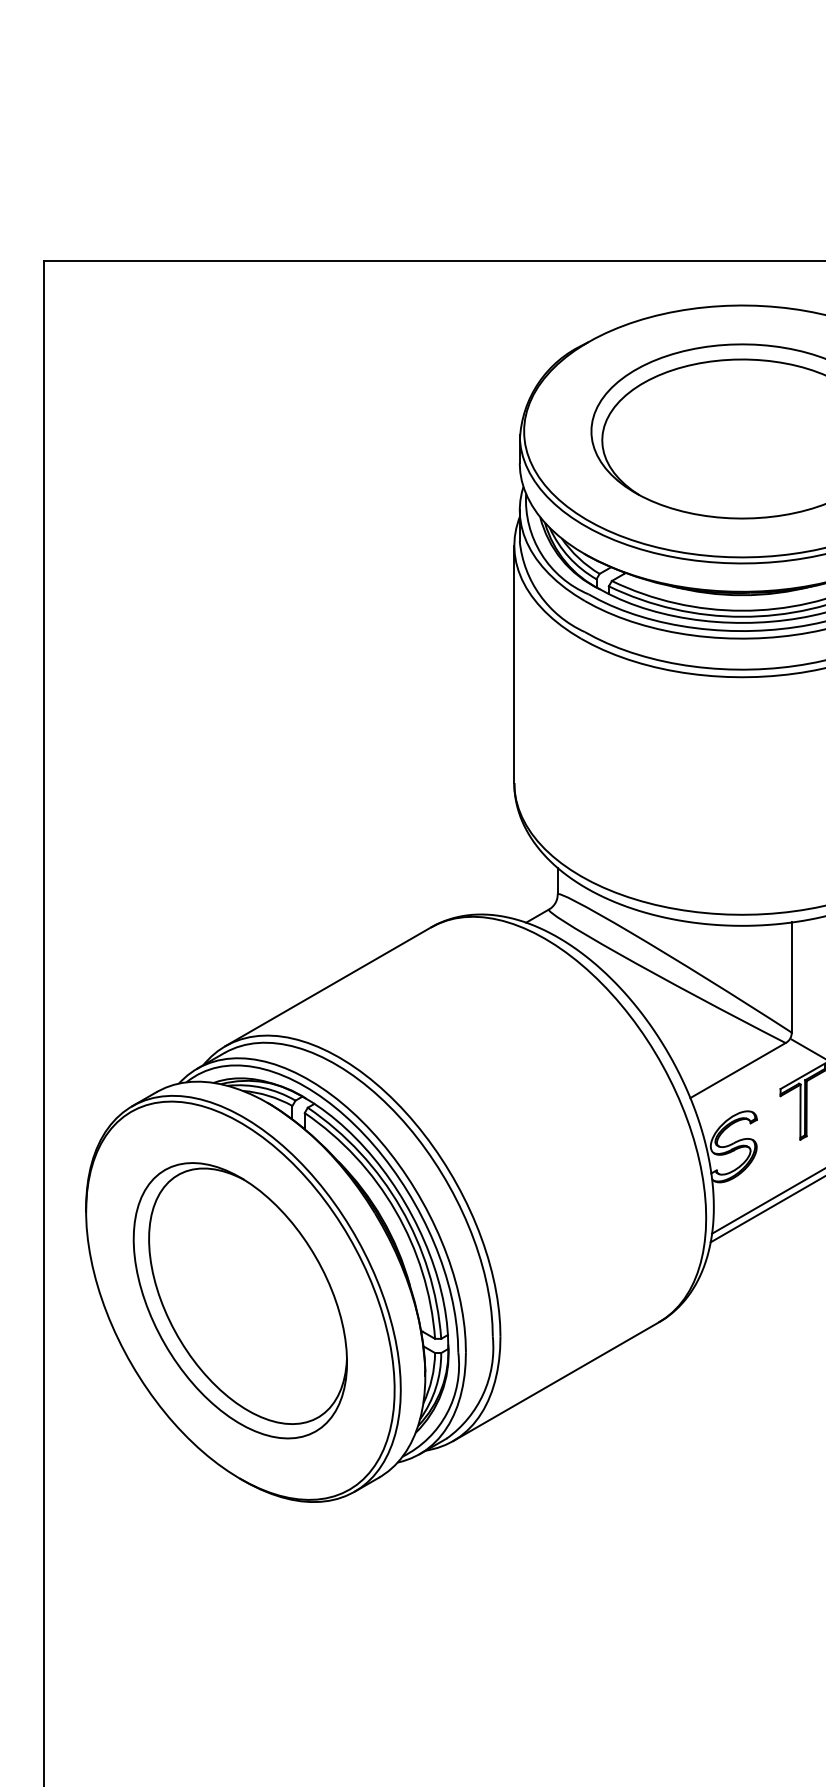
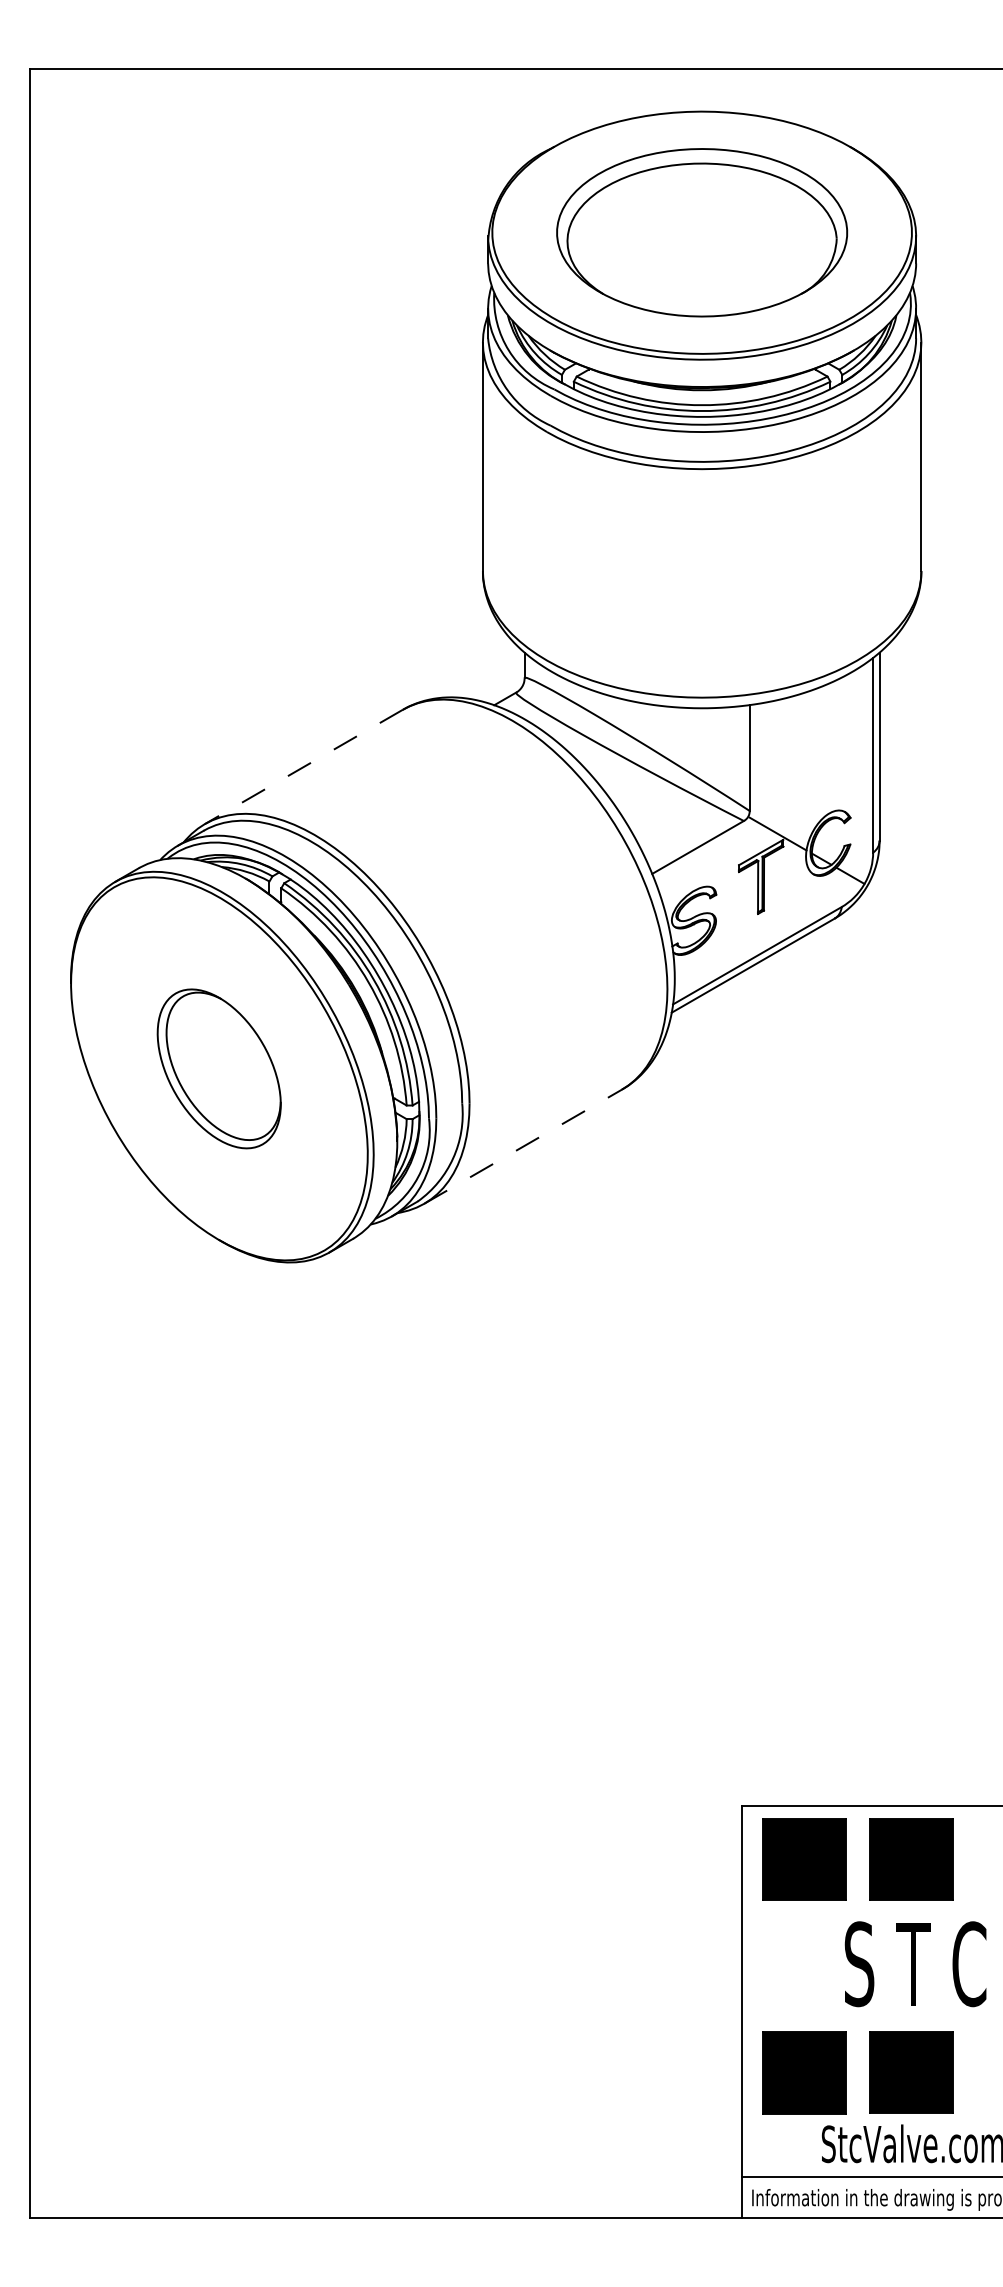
line: (327, 987) -> (303, 767), solid -> dashed
part: (239, 1300) -> (218, 1068), size x0.6
line: (556, 1381) -> (523, 1146), solid -> dashed

